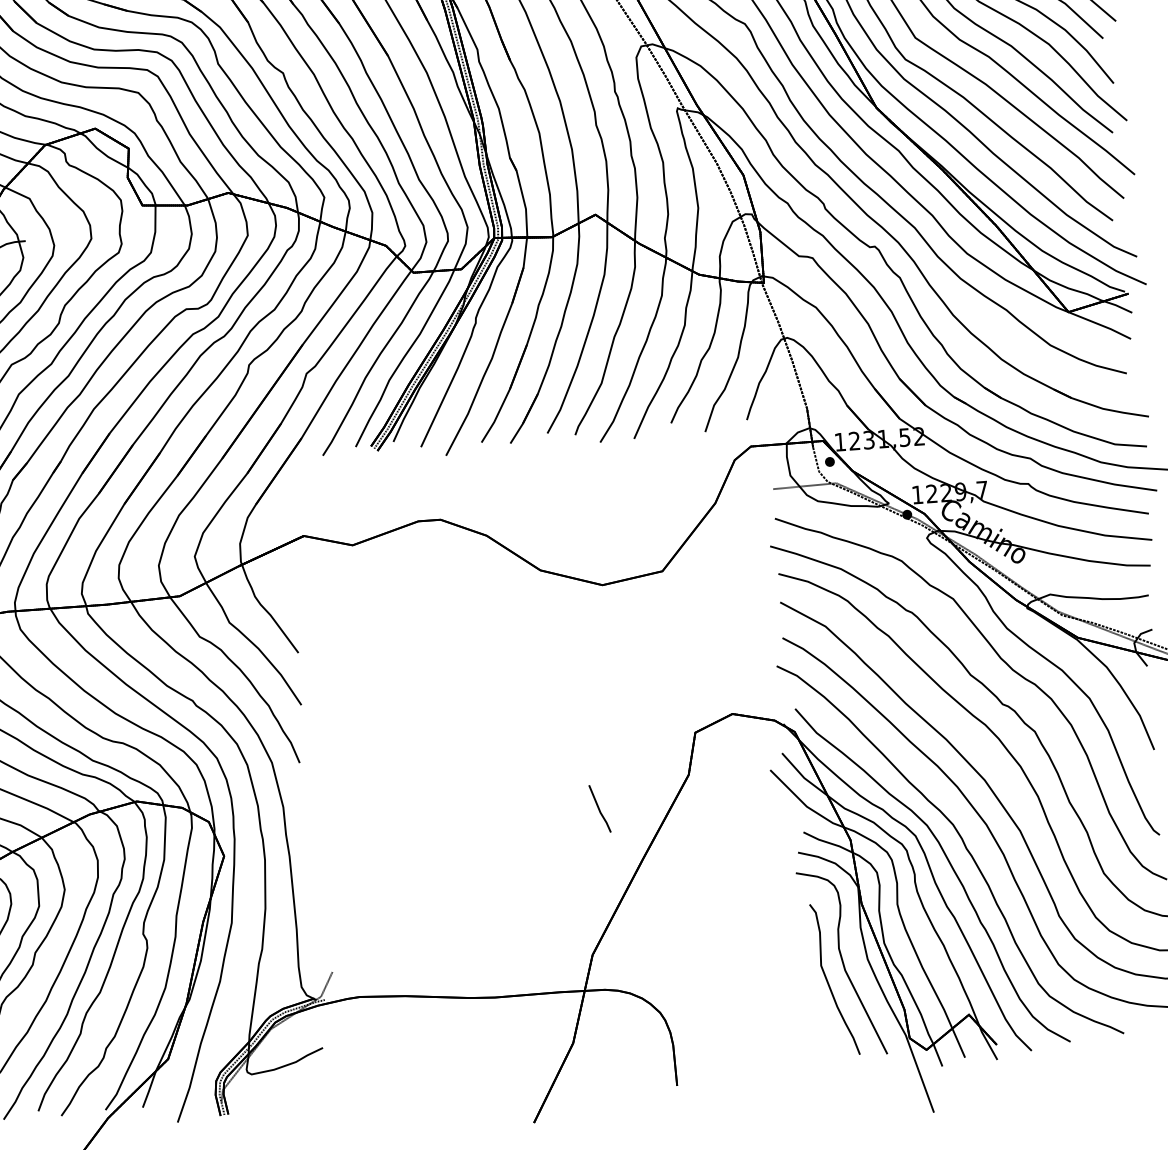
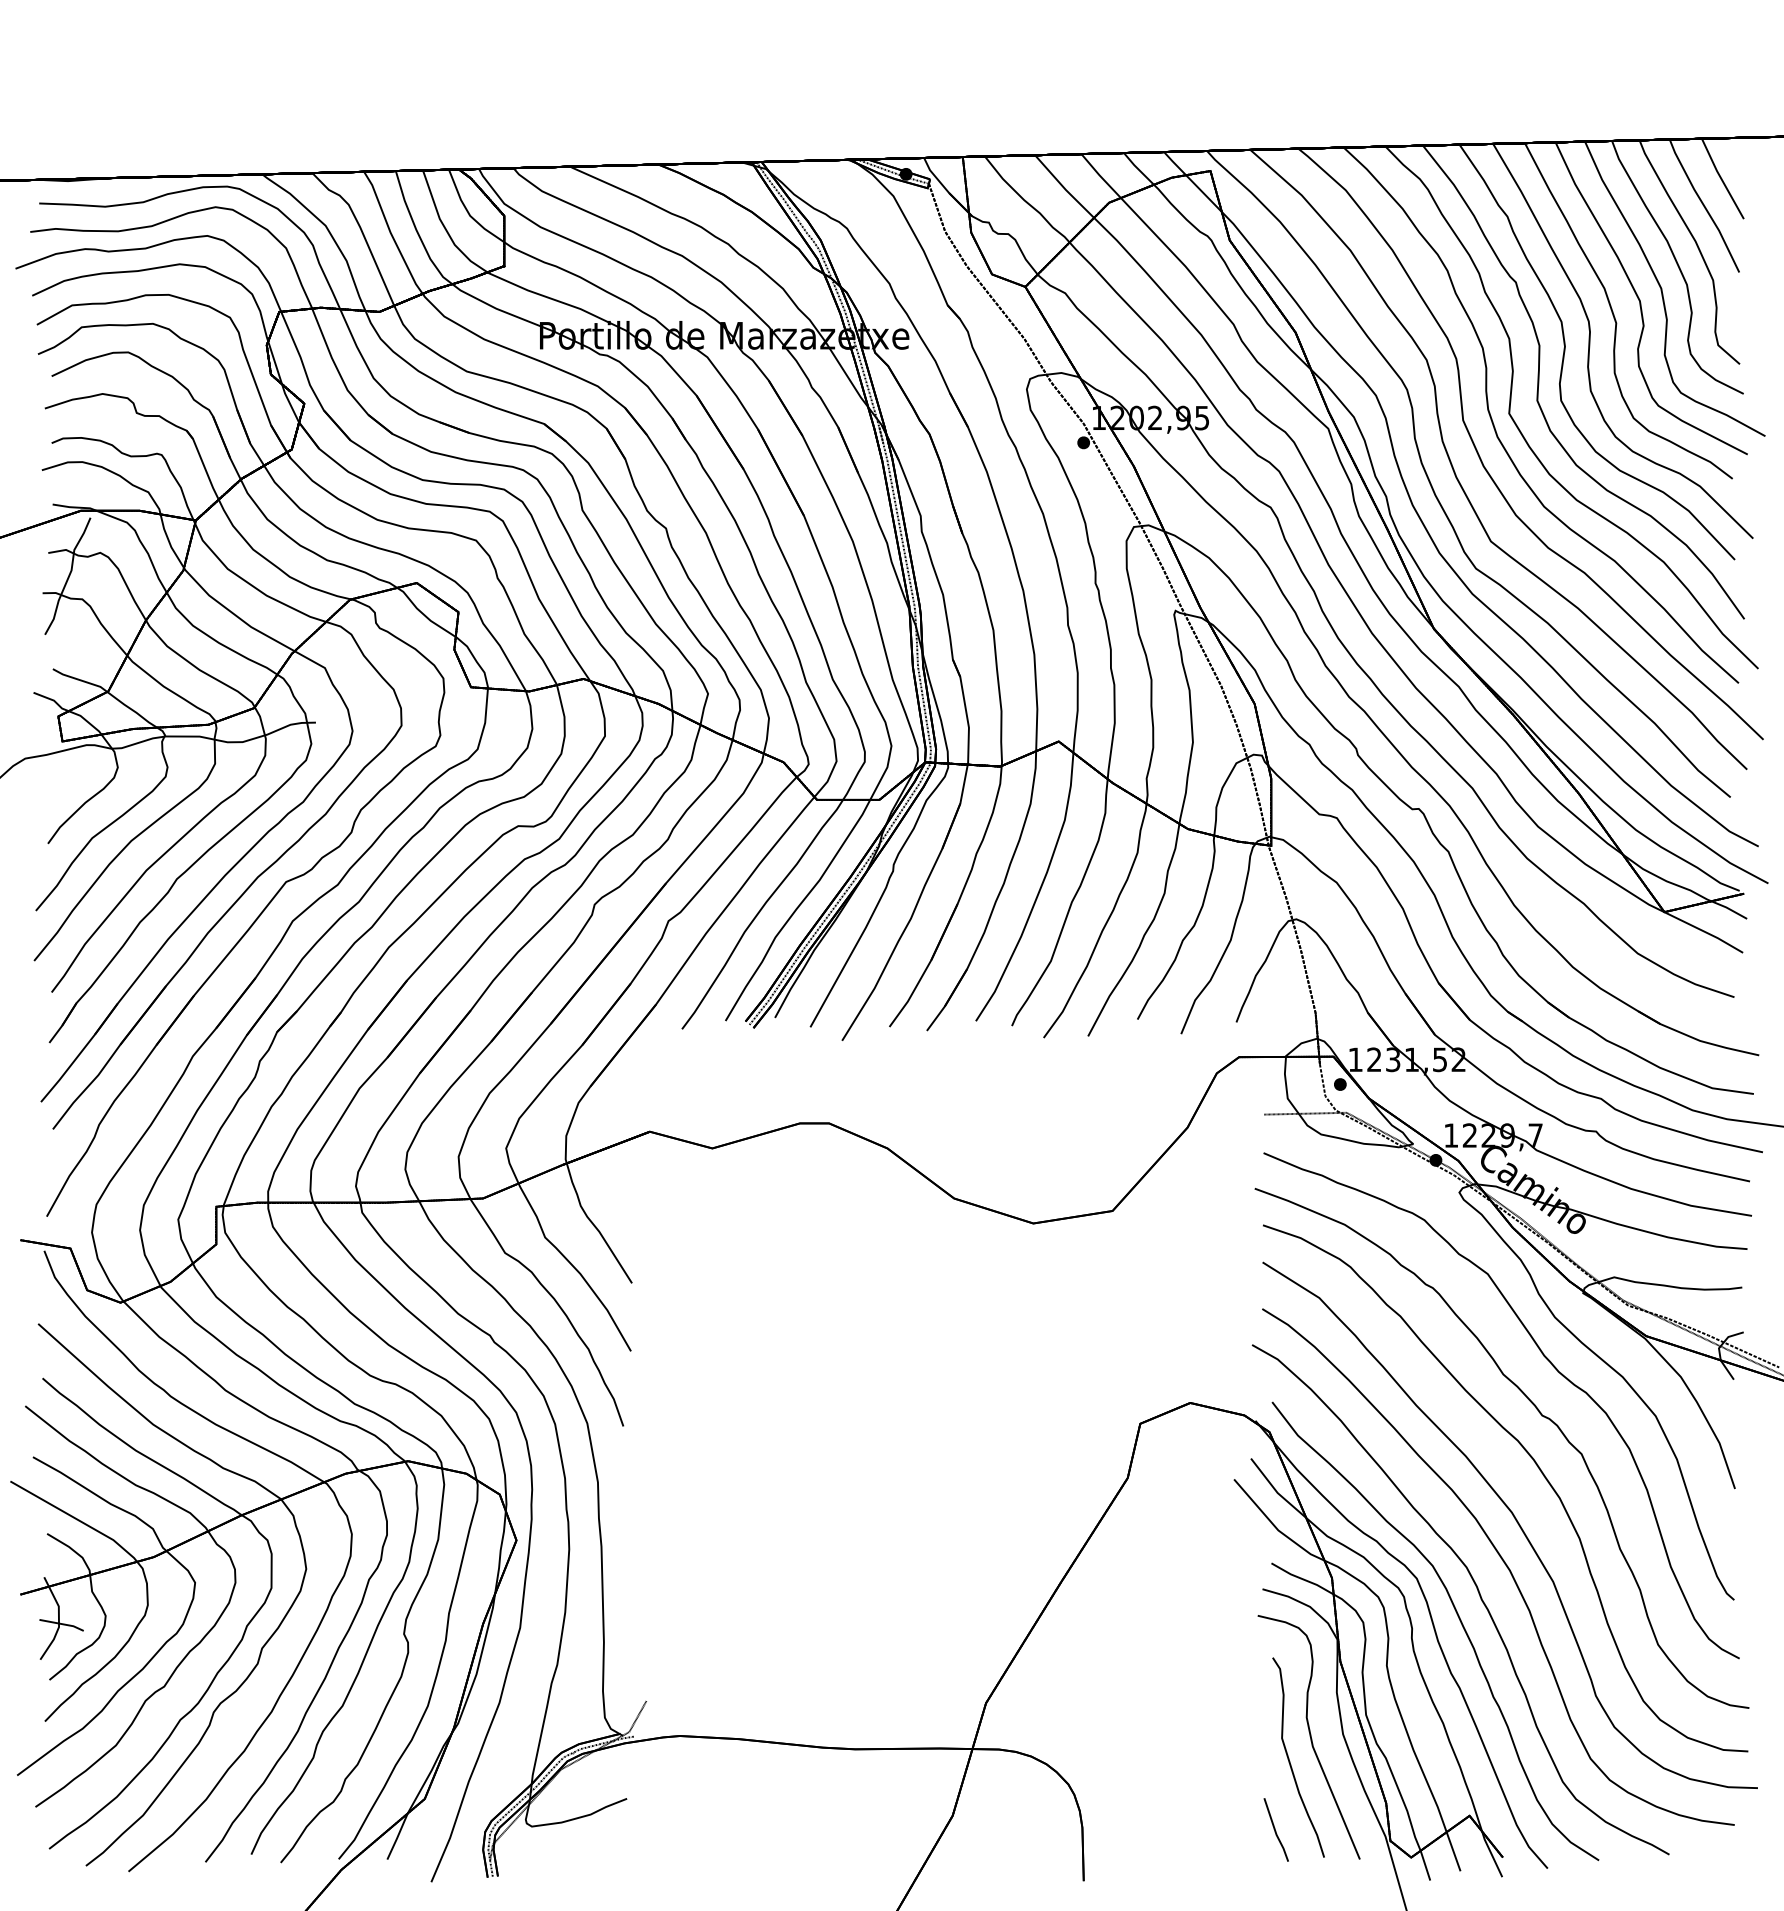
part: (599, 808) -> (1275, 1829), moved

